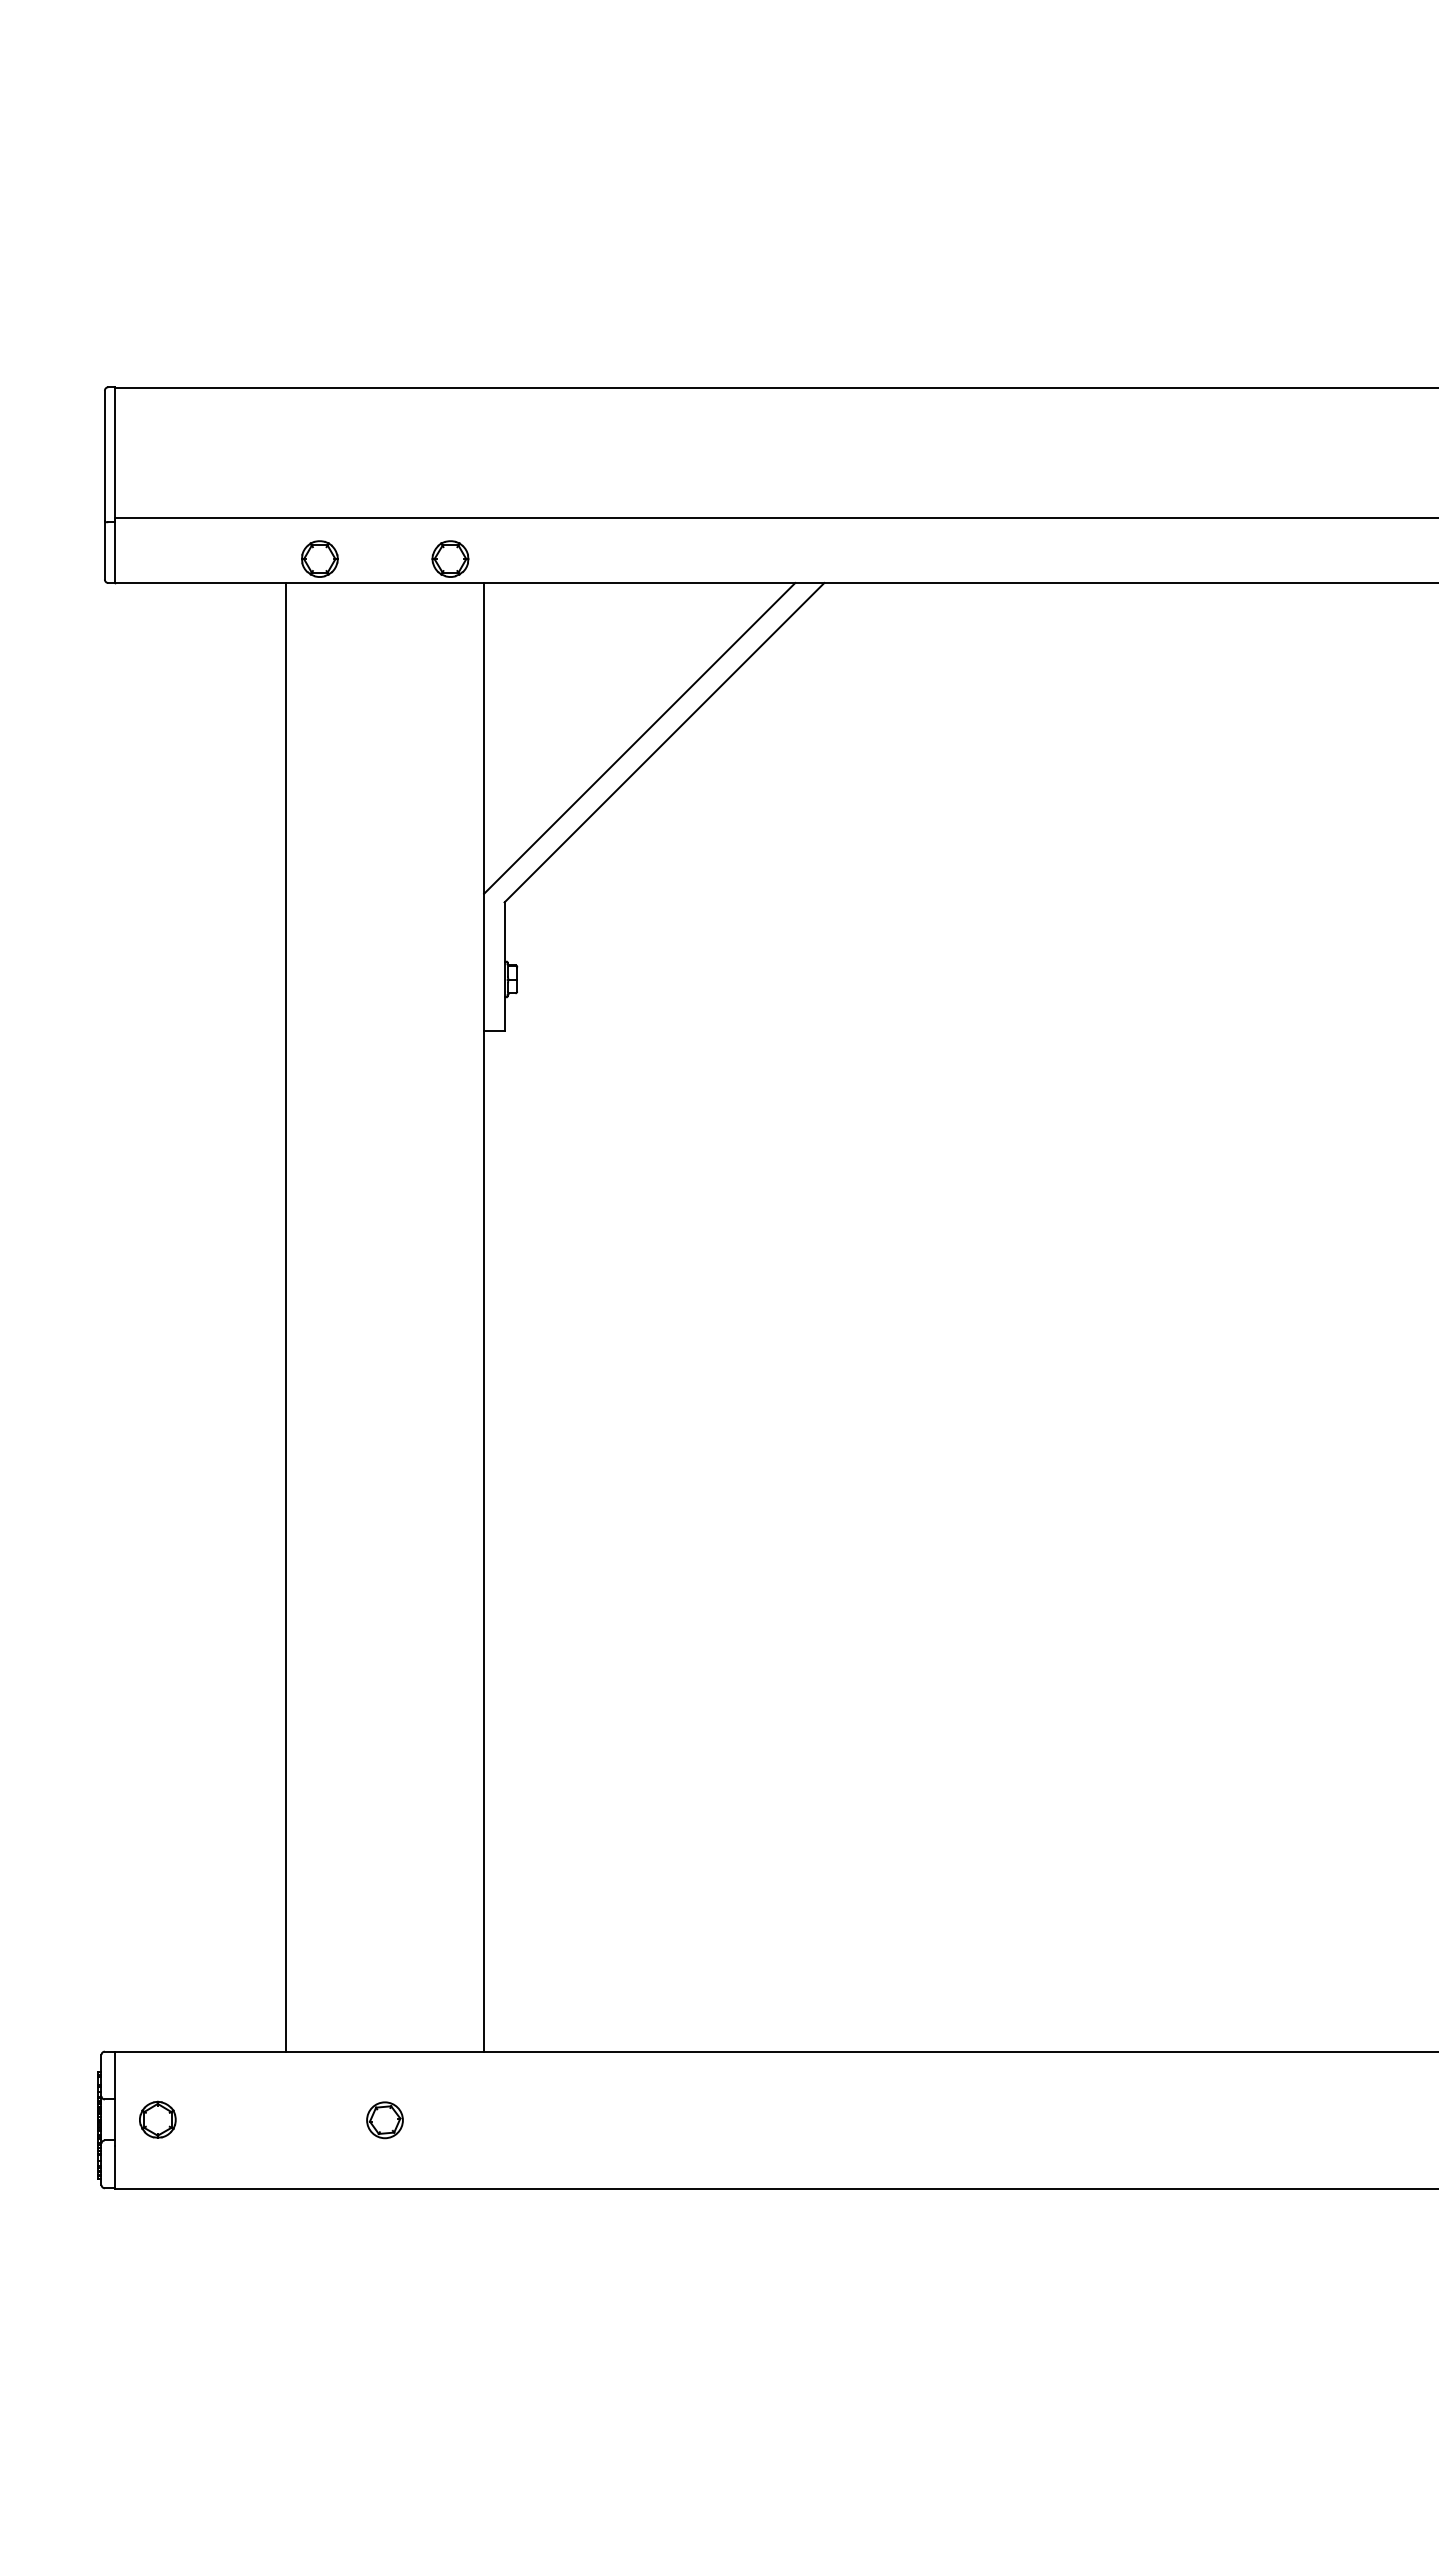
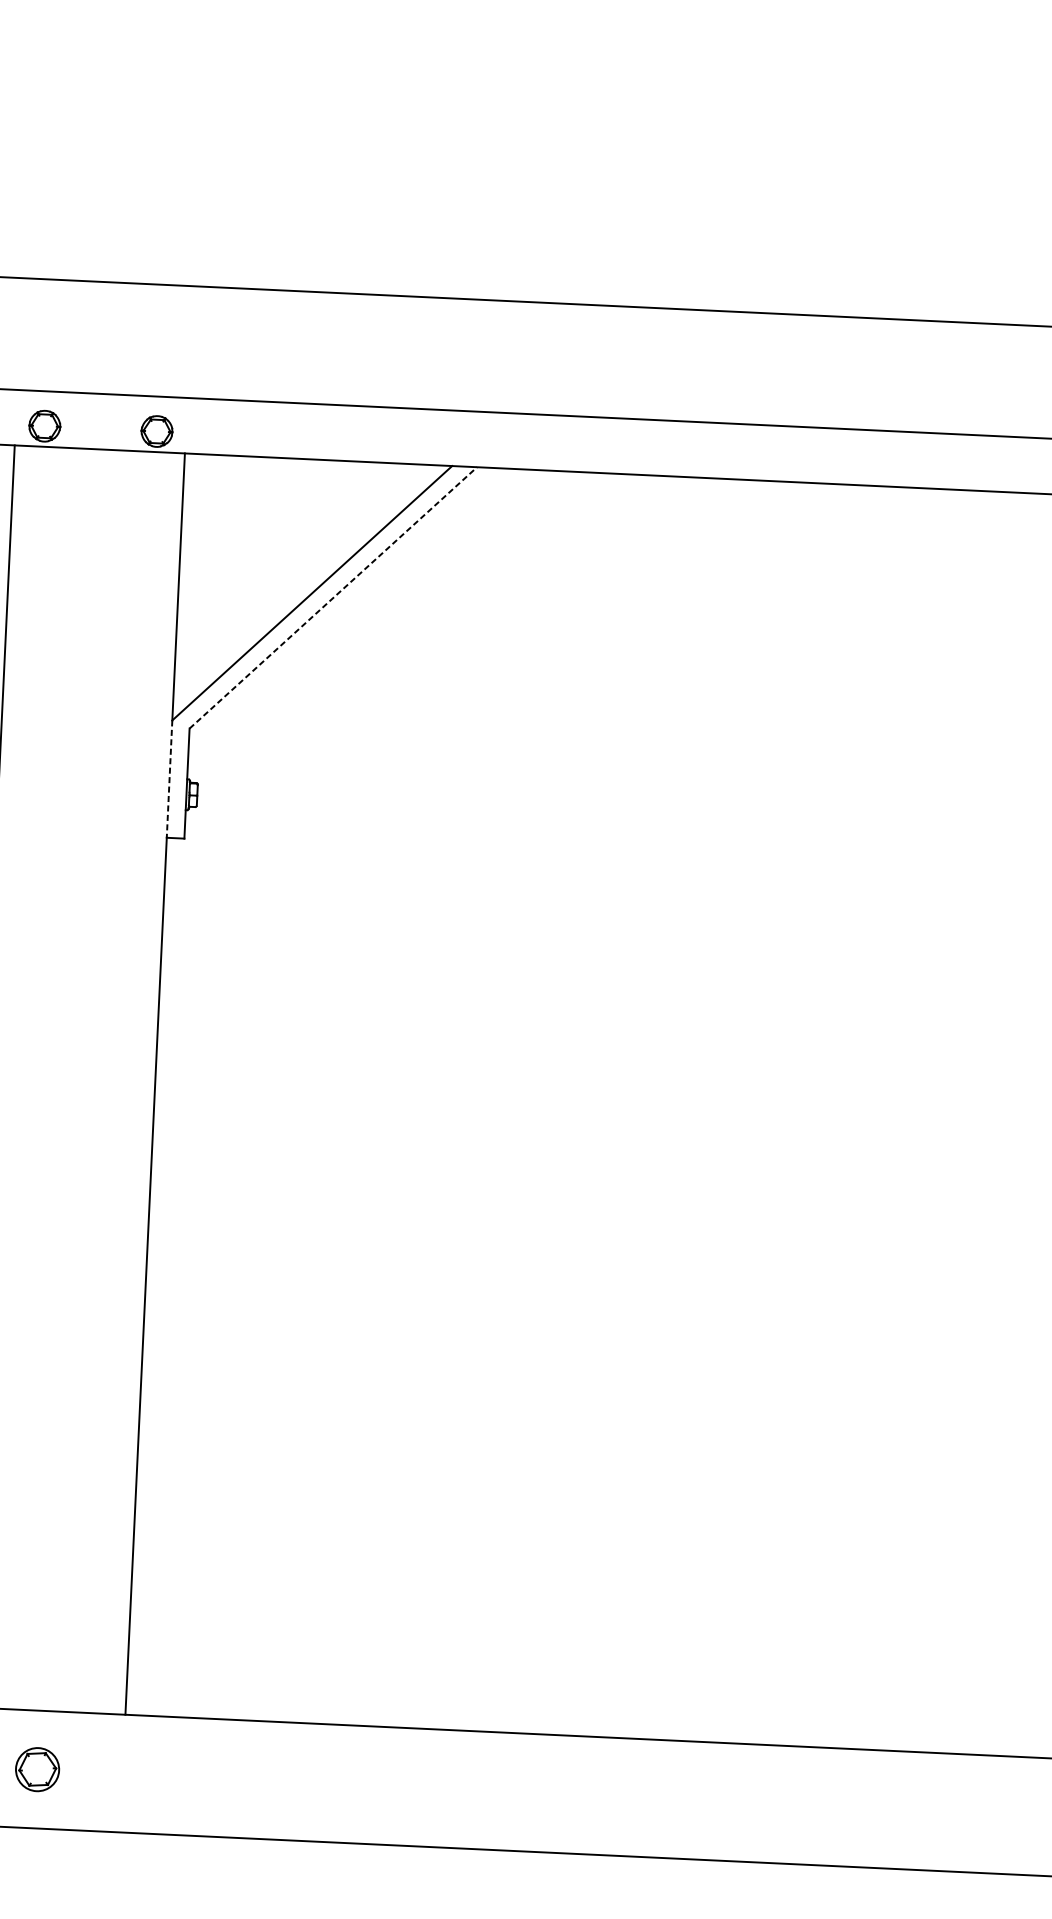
line: (664, 742) -> (333, 597), solid -> dashed
line: (484, 962) -> (169, 779), solid -> dashed
part: (384, 2120) -> (37, 1769), size x1.4

